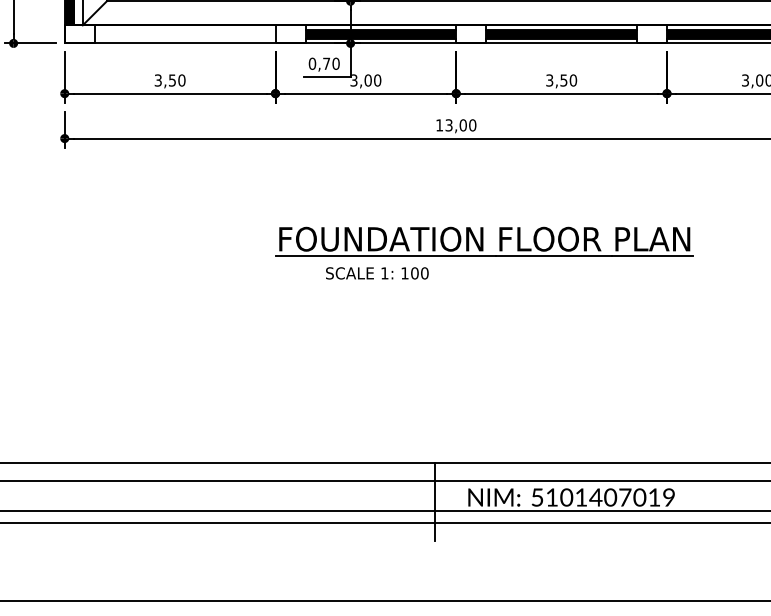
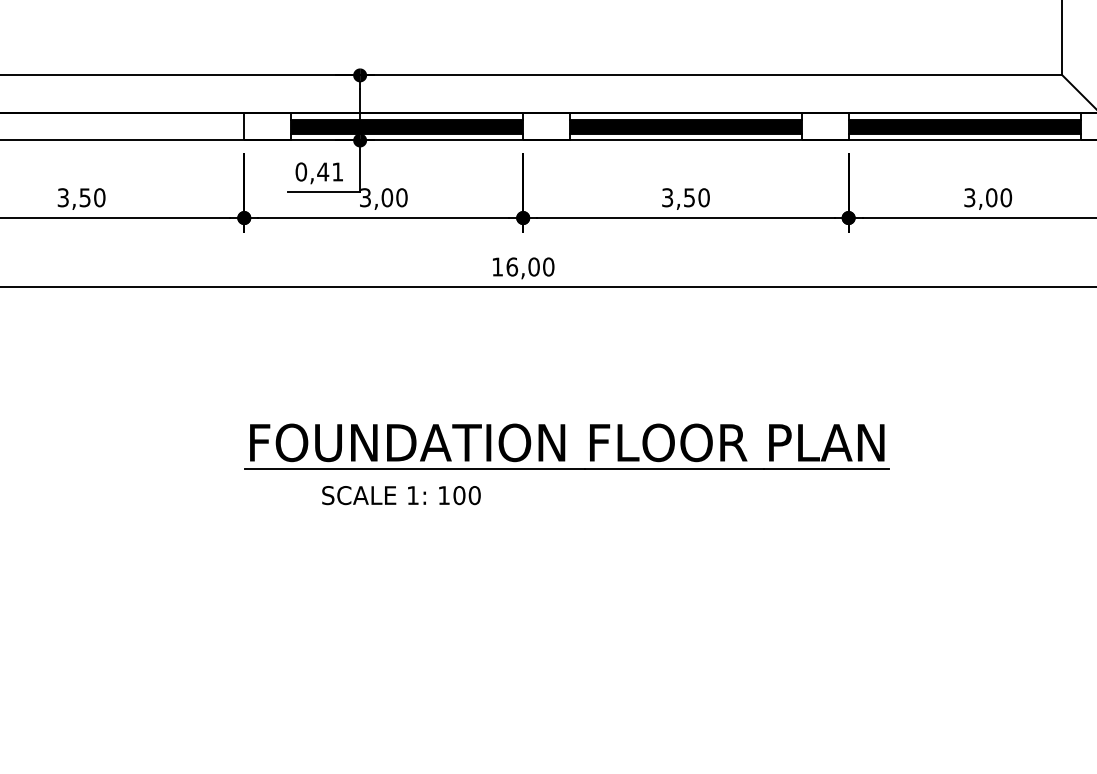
text: (330, 63) -> (329, 171), 0,70 -> 0,41
text: (448, 125) -> (511, 267), 13,00 -> 16,00

